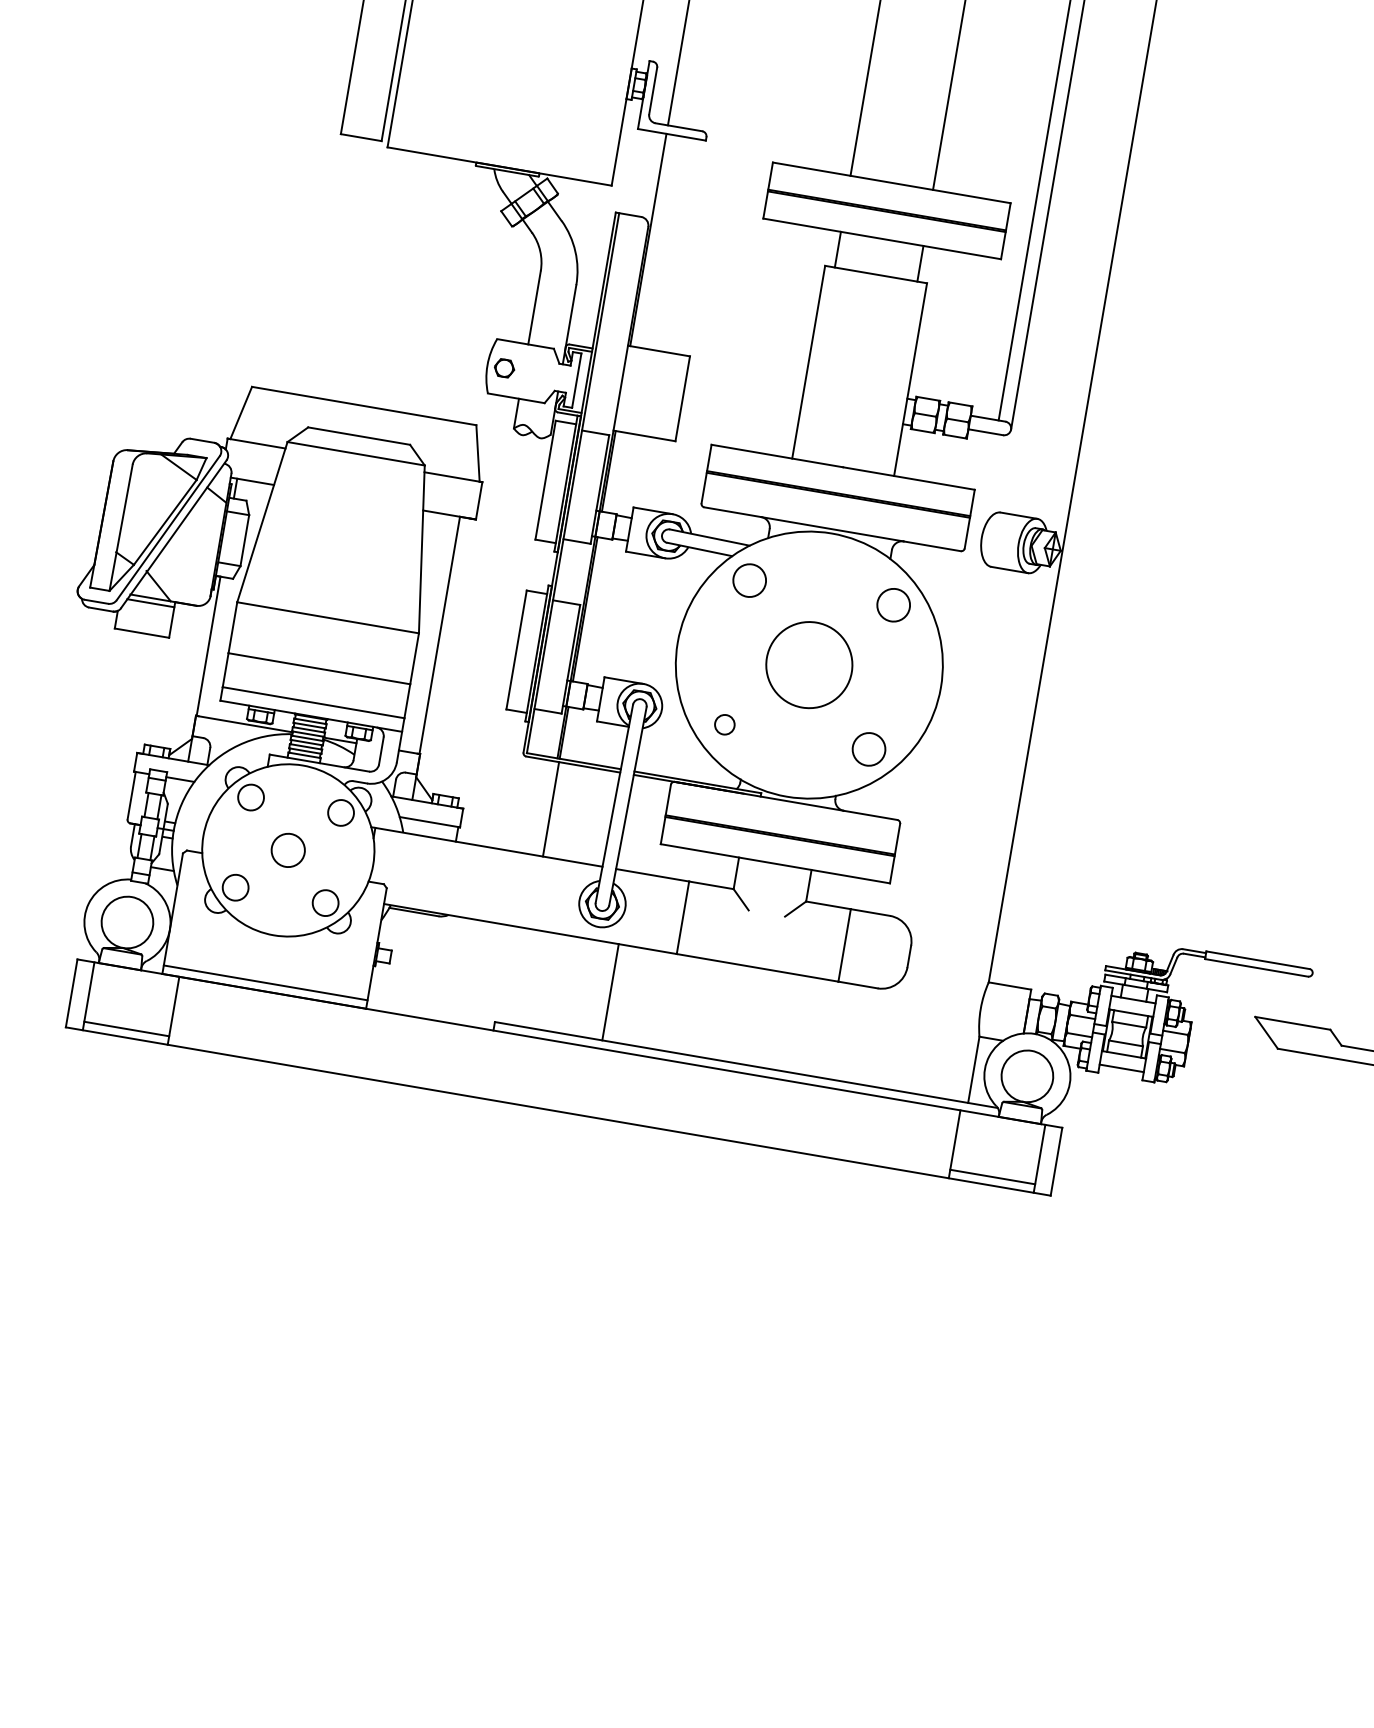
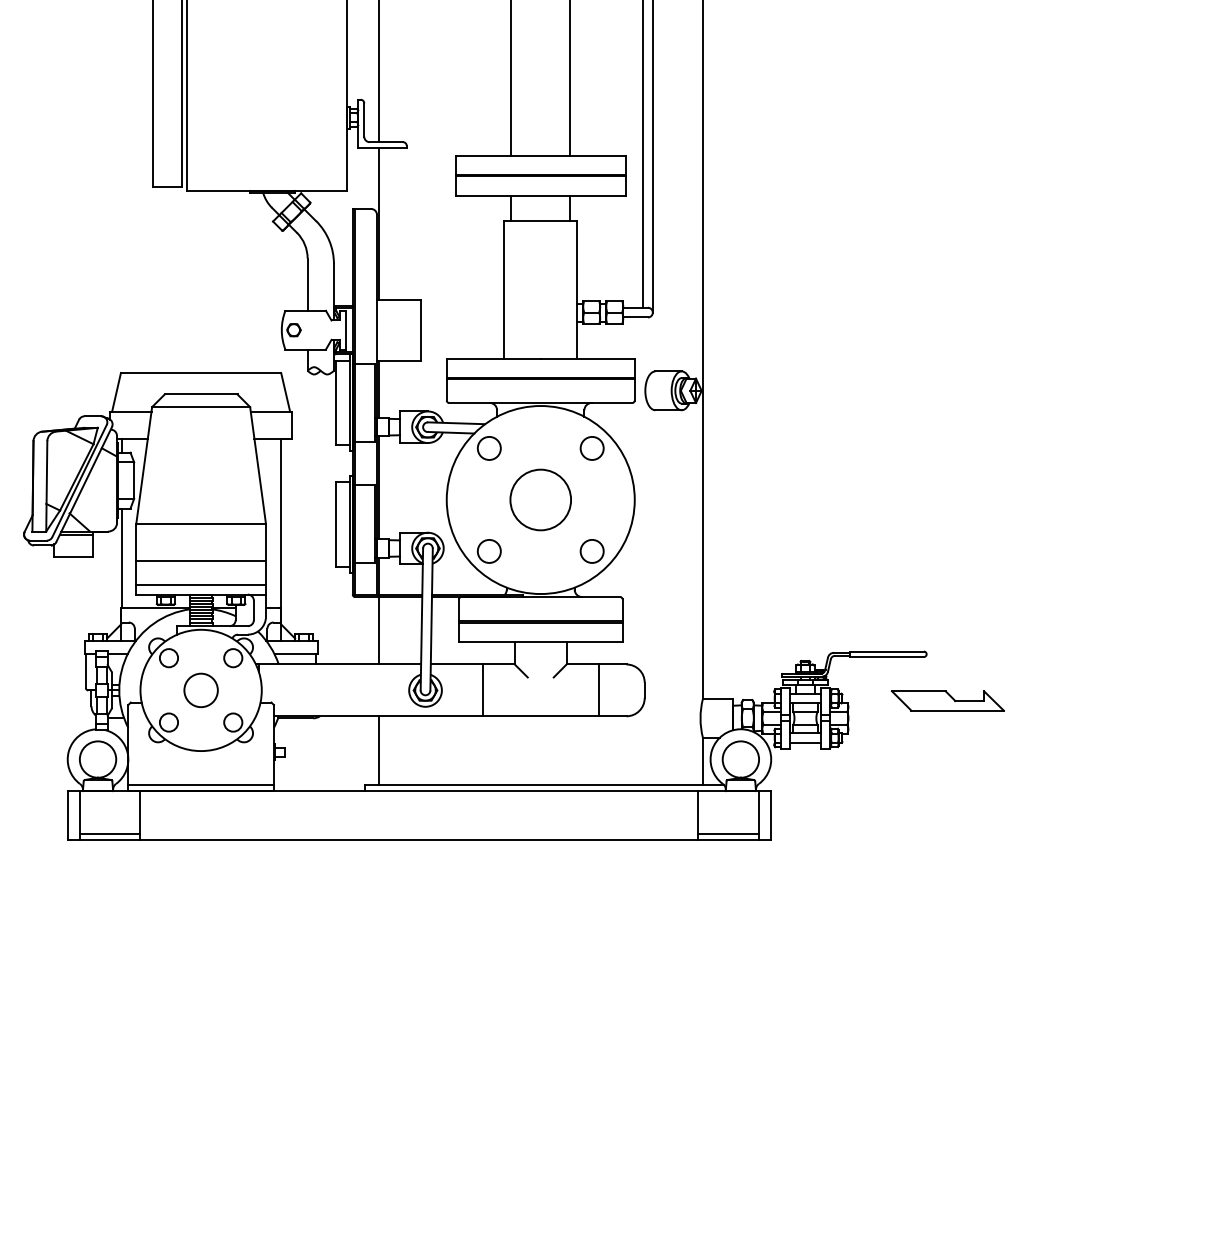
circle: (723, 724) -> (488, 551), size x1.67
circle: (287, 850) -> (200, 690), size x1.43
line: (610, 992) -> (378, 750), moved

